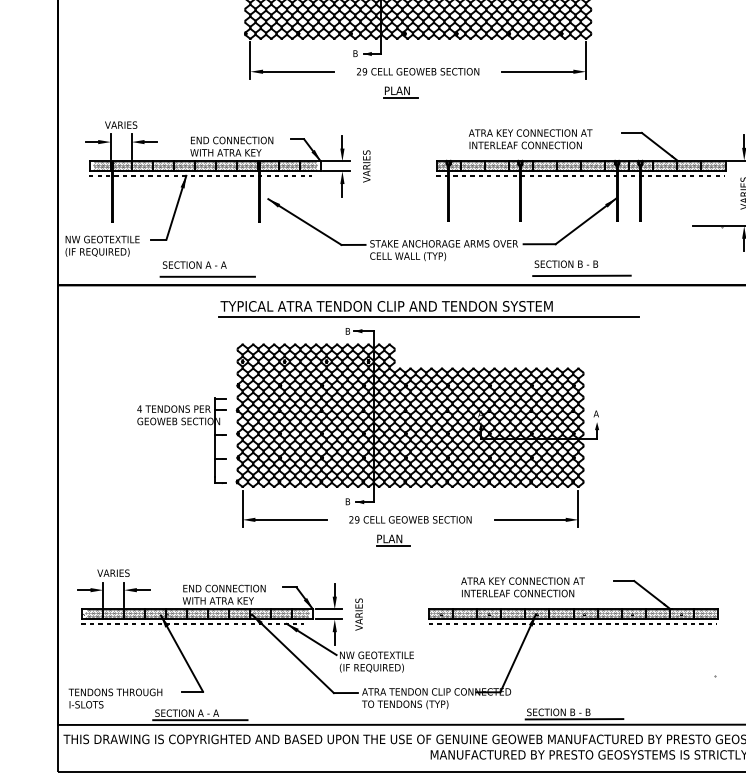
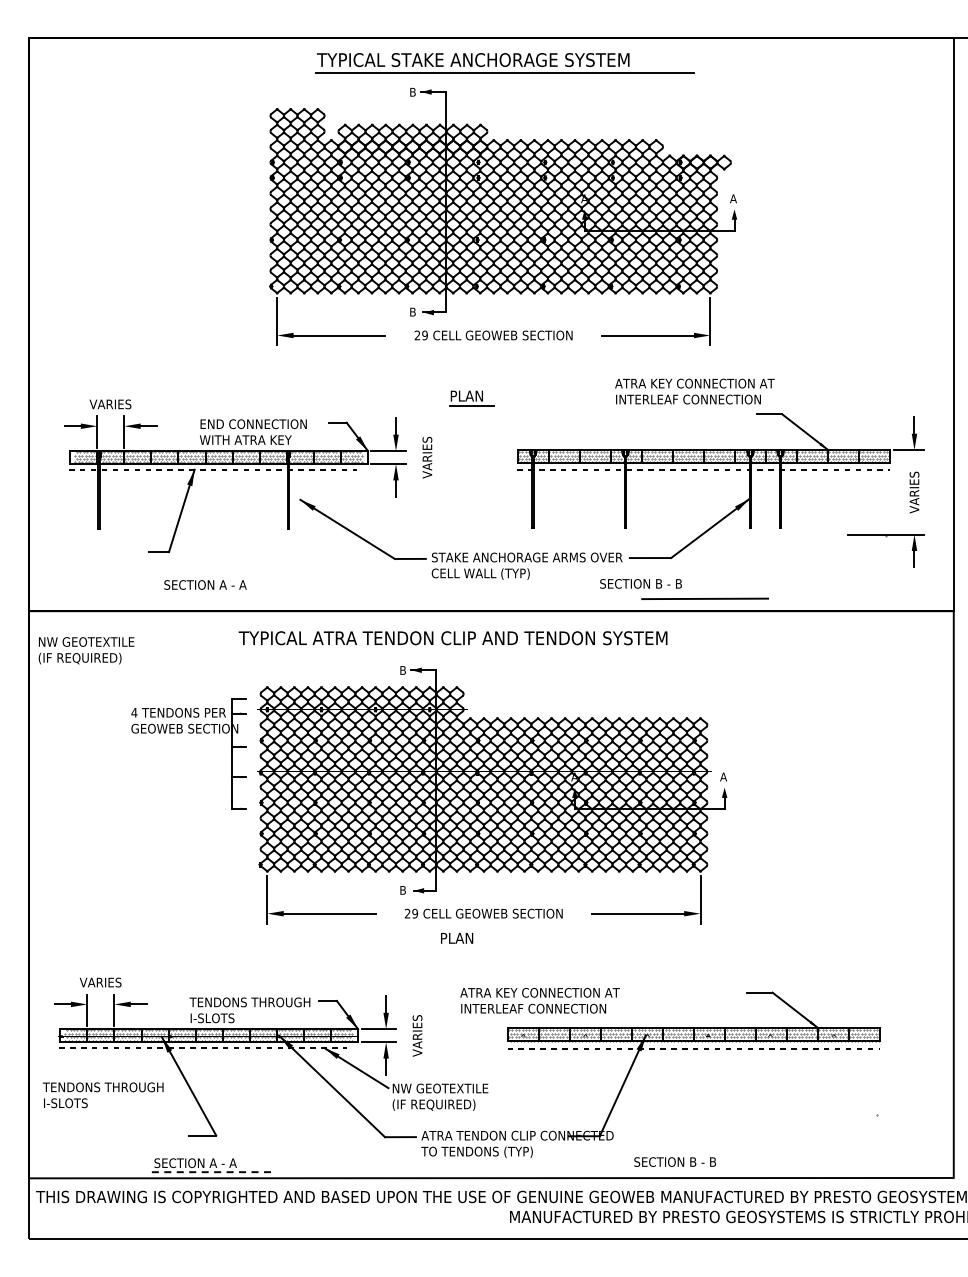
part: (400, 92) -> (471, 398), moved
text: (530, 139) -> (694, 391), moved
text: (102, 246) -> (86, 650), moved
text: (565, 263) -> (640, 583), moved
line: (207, 276) -> (222, 599), removed
line: (429, 316) -> (508, 651), removed
part: (181, 425) -> (188, 733), moved
line: (393, 546) -> (461, 947), removed
text: (522, 587) -> (539, 1000), moved
text: (228, 594) -> (249, 1010), END CONNECTION WITH ATRA KEY -> TENDONS THROUGH I-SLOTS
text: (114, 698) -> (102, 1095), moved
line: (574, 718) -> (695, 1170), removed
line: (200, 720) -> (212, 1172), solid -> dashed

